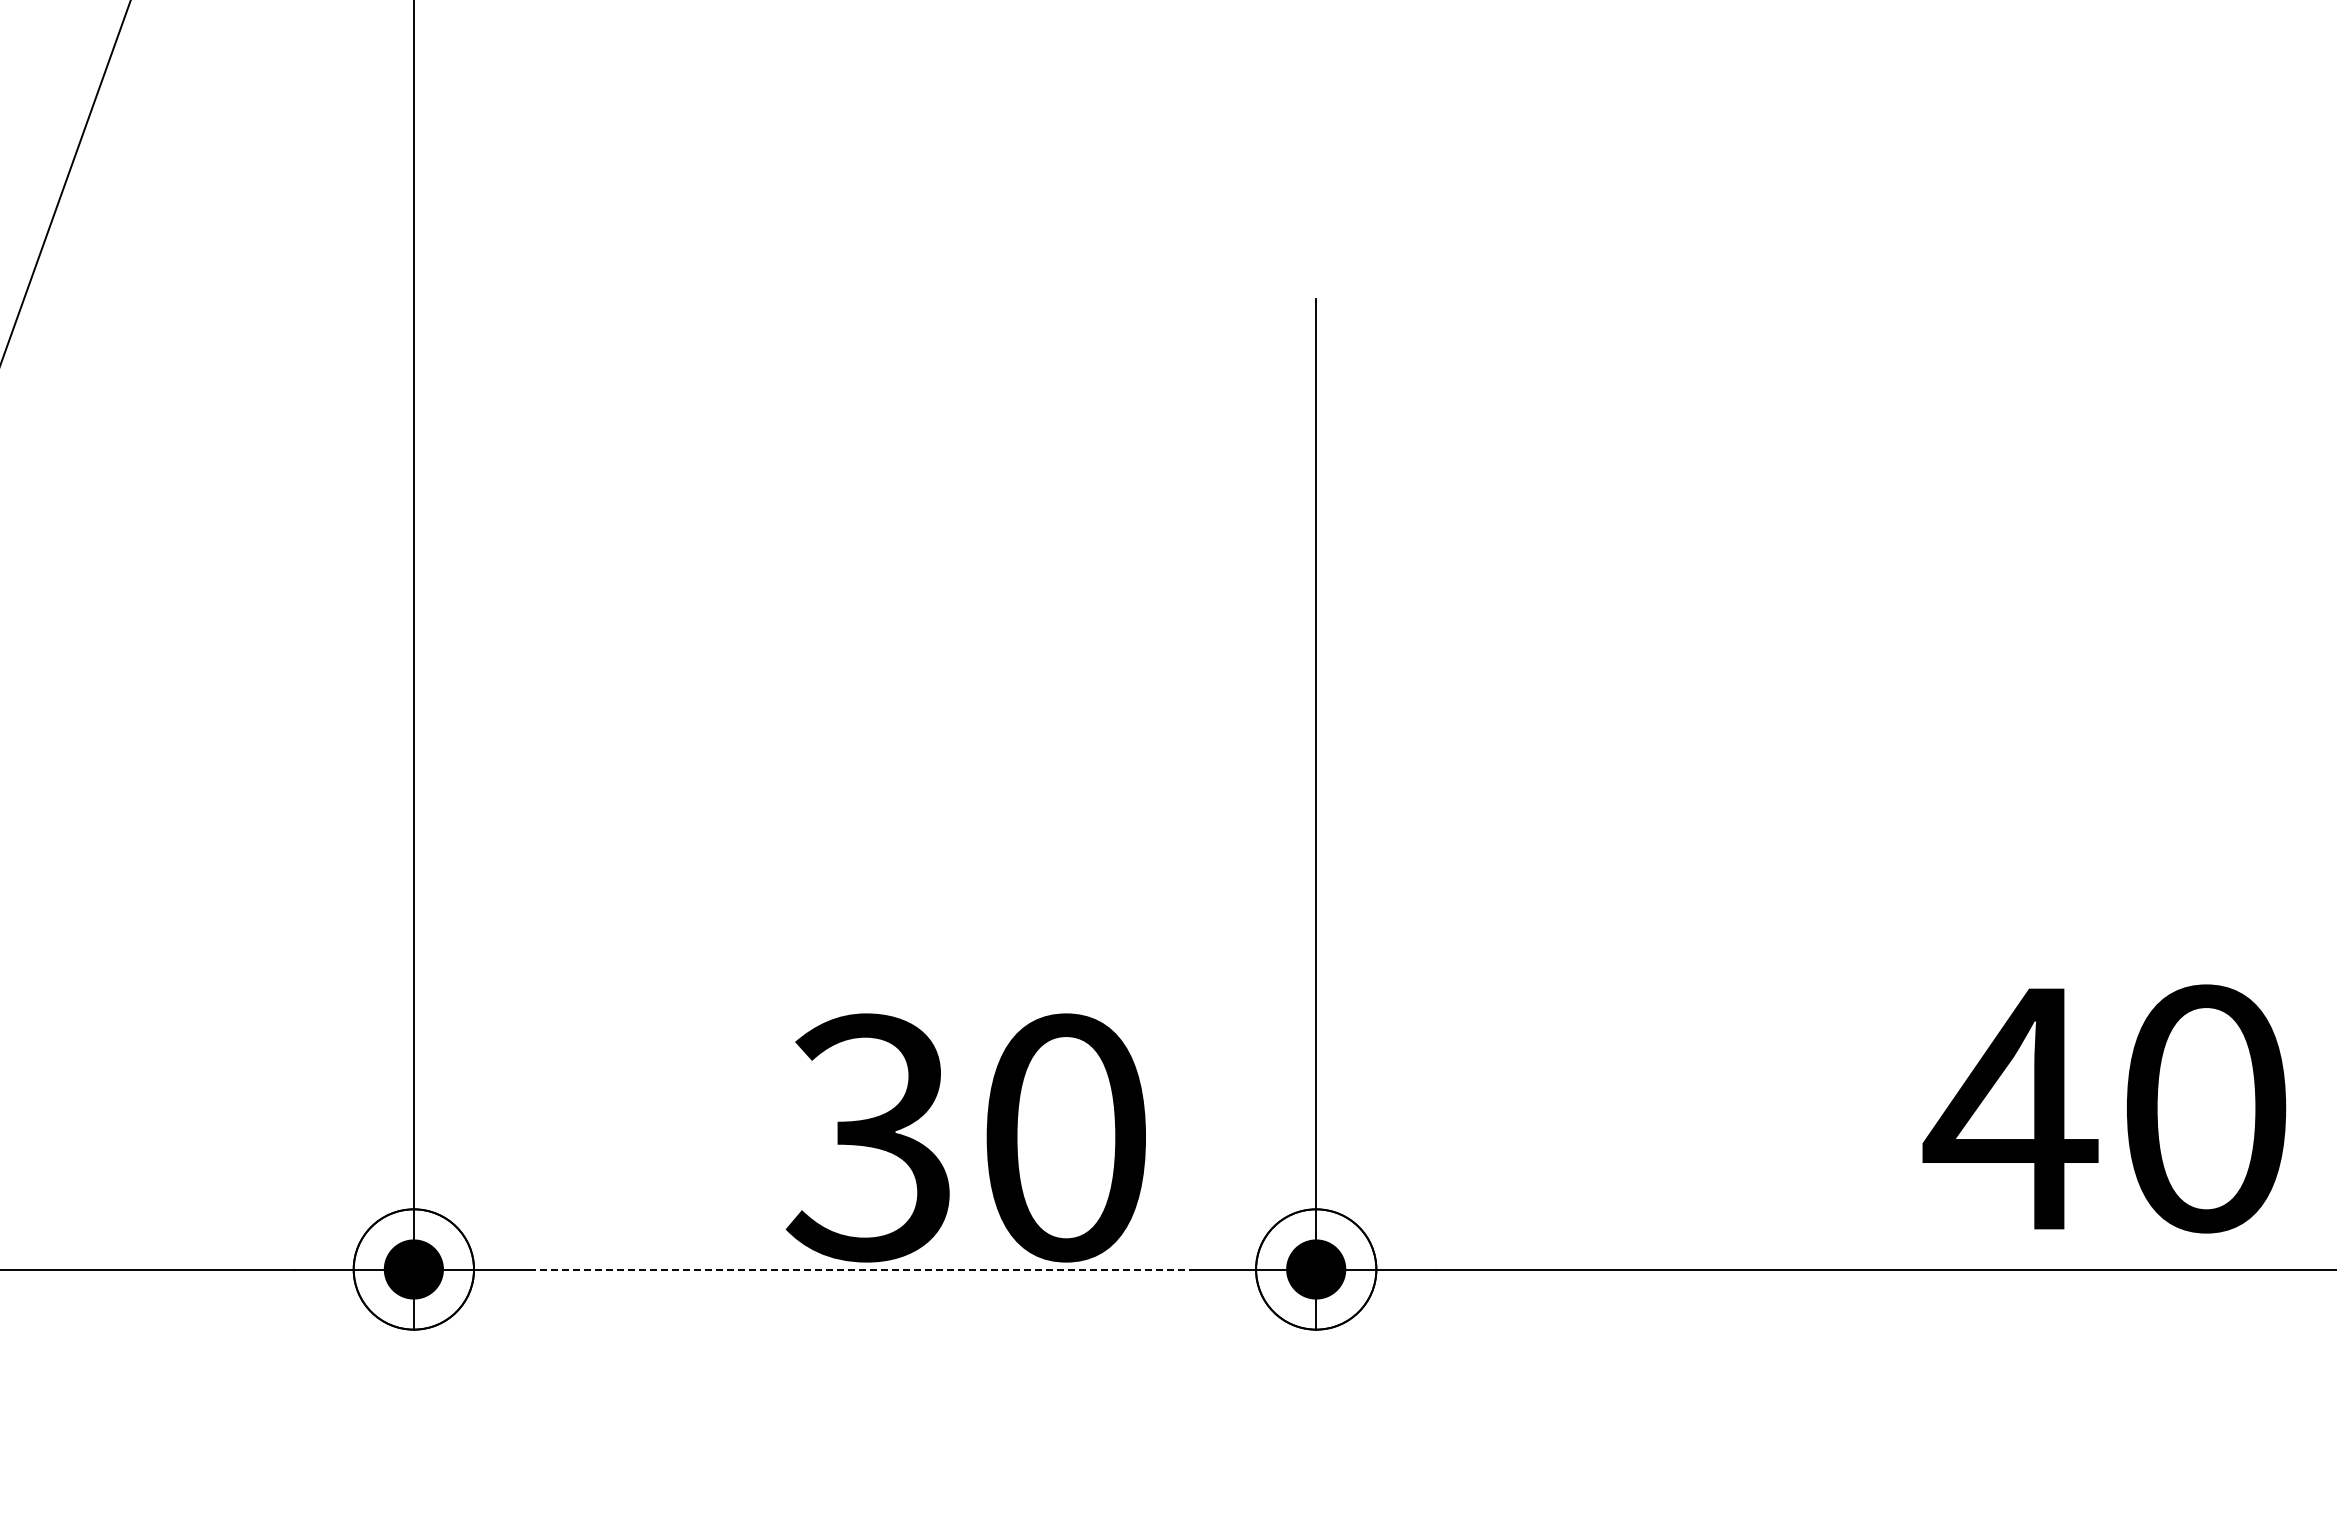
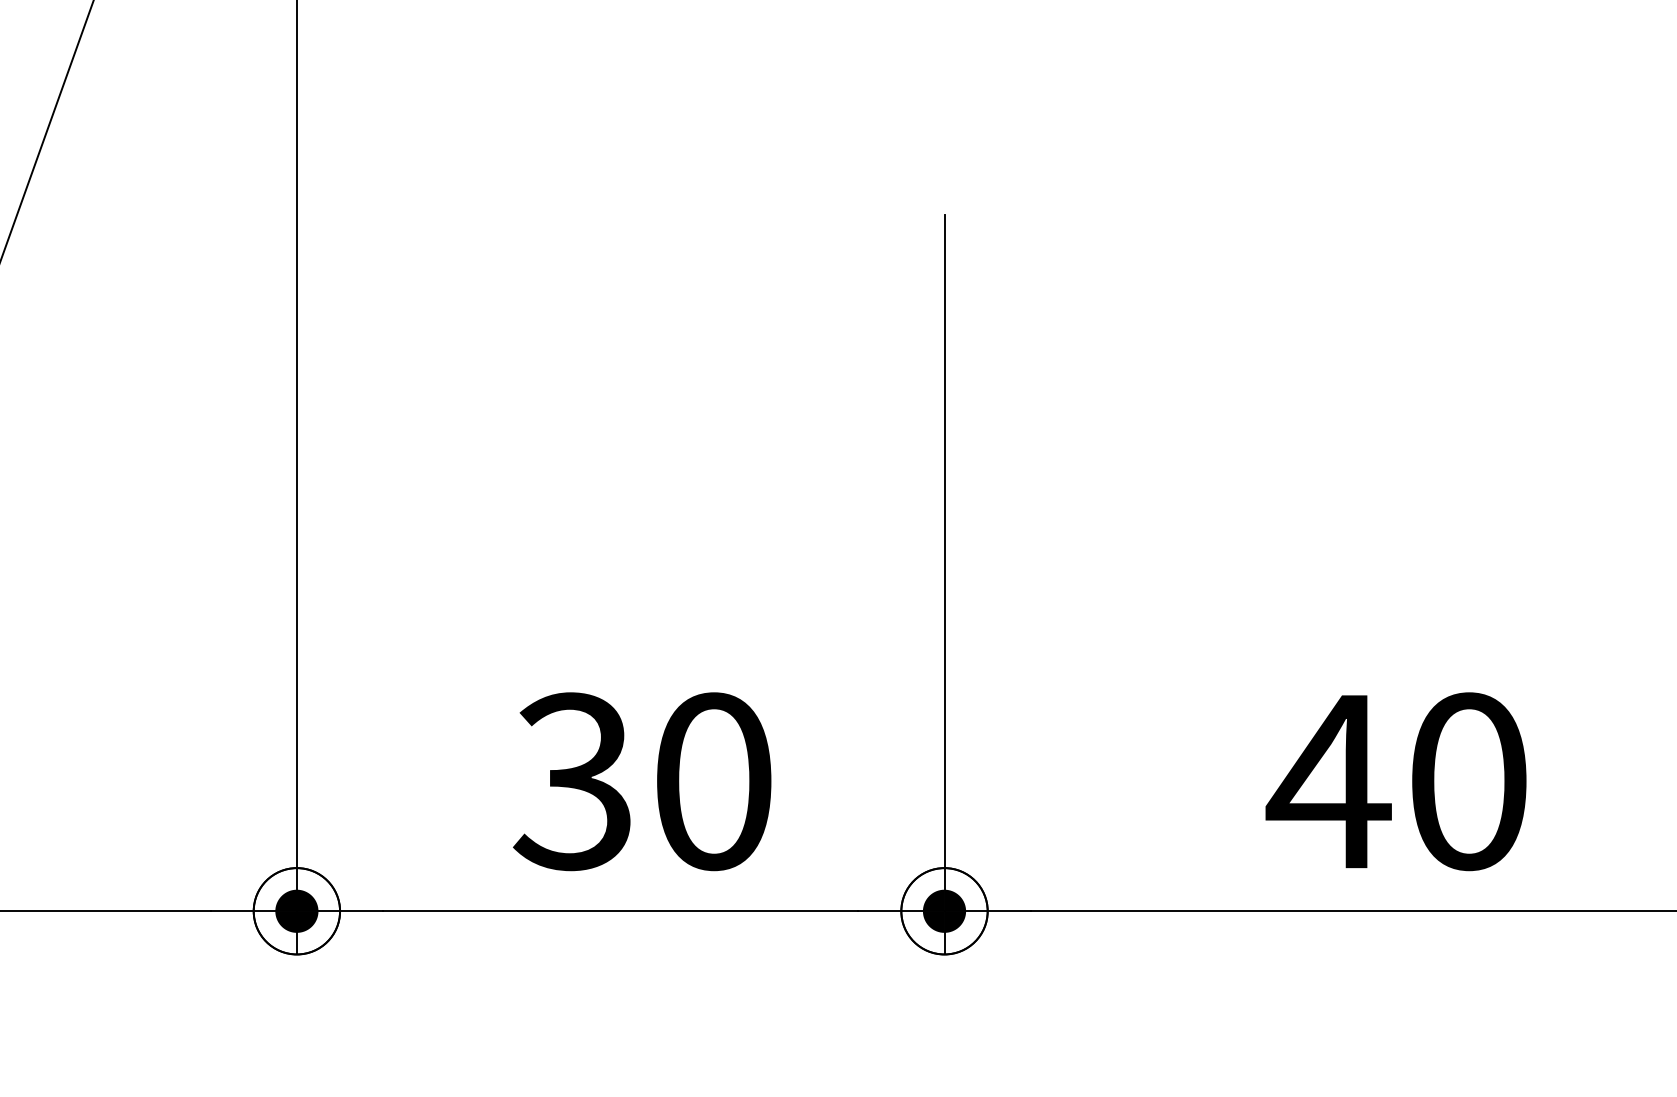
text: (2104, 1108) -> (1396, 781), moved
text: (965, 1137) -> (641, 781), moved
line: (865, 1269) -> (621, 911), dashed -> solid

